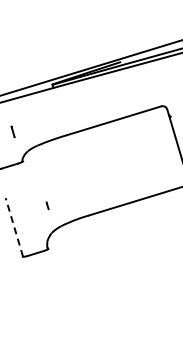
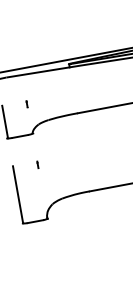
part: (13, 131) -> (27, 104), size x0.62
part: (47, 205) -> (37, 164), moved
line: (14, 227) -> (18, 194), dashed -> solid

